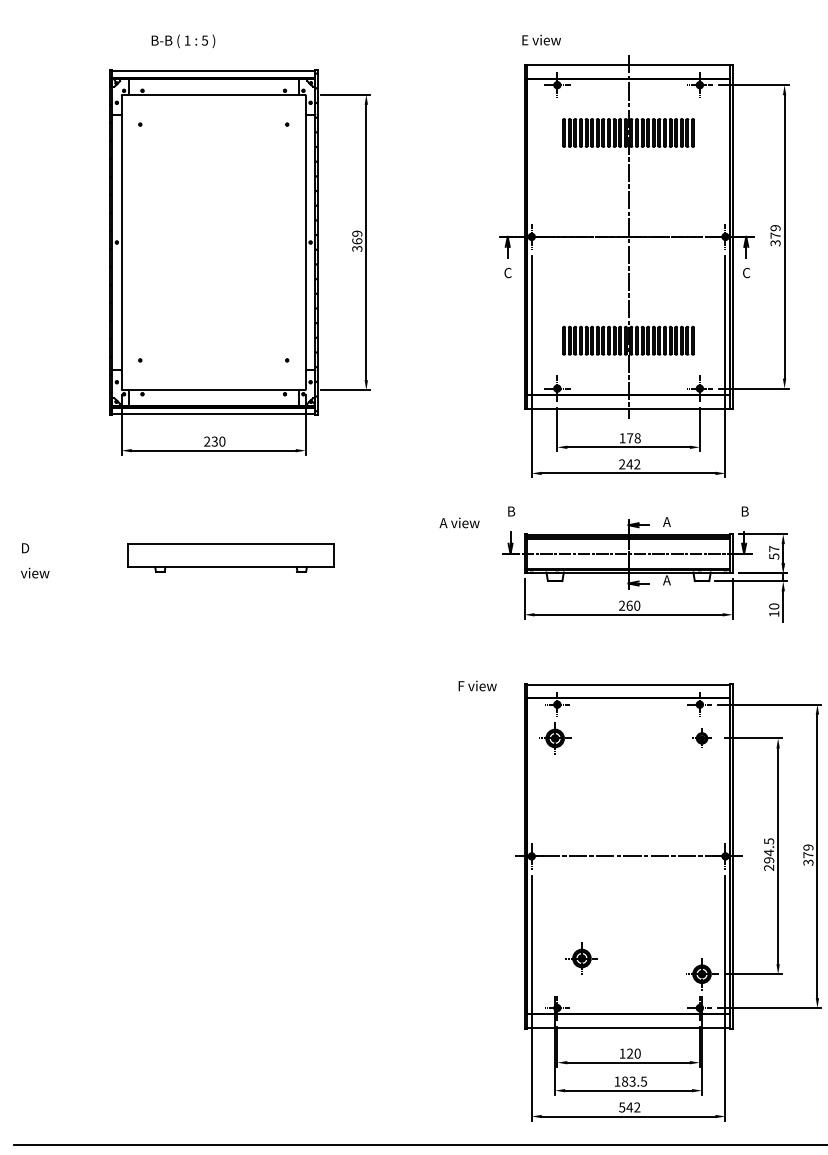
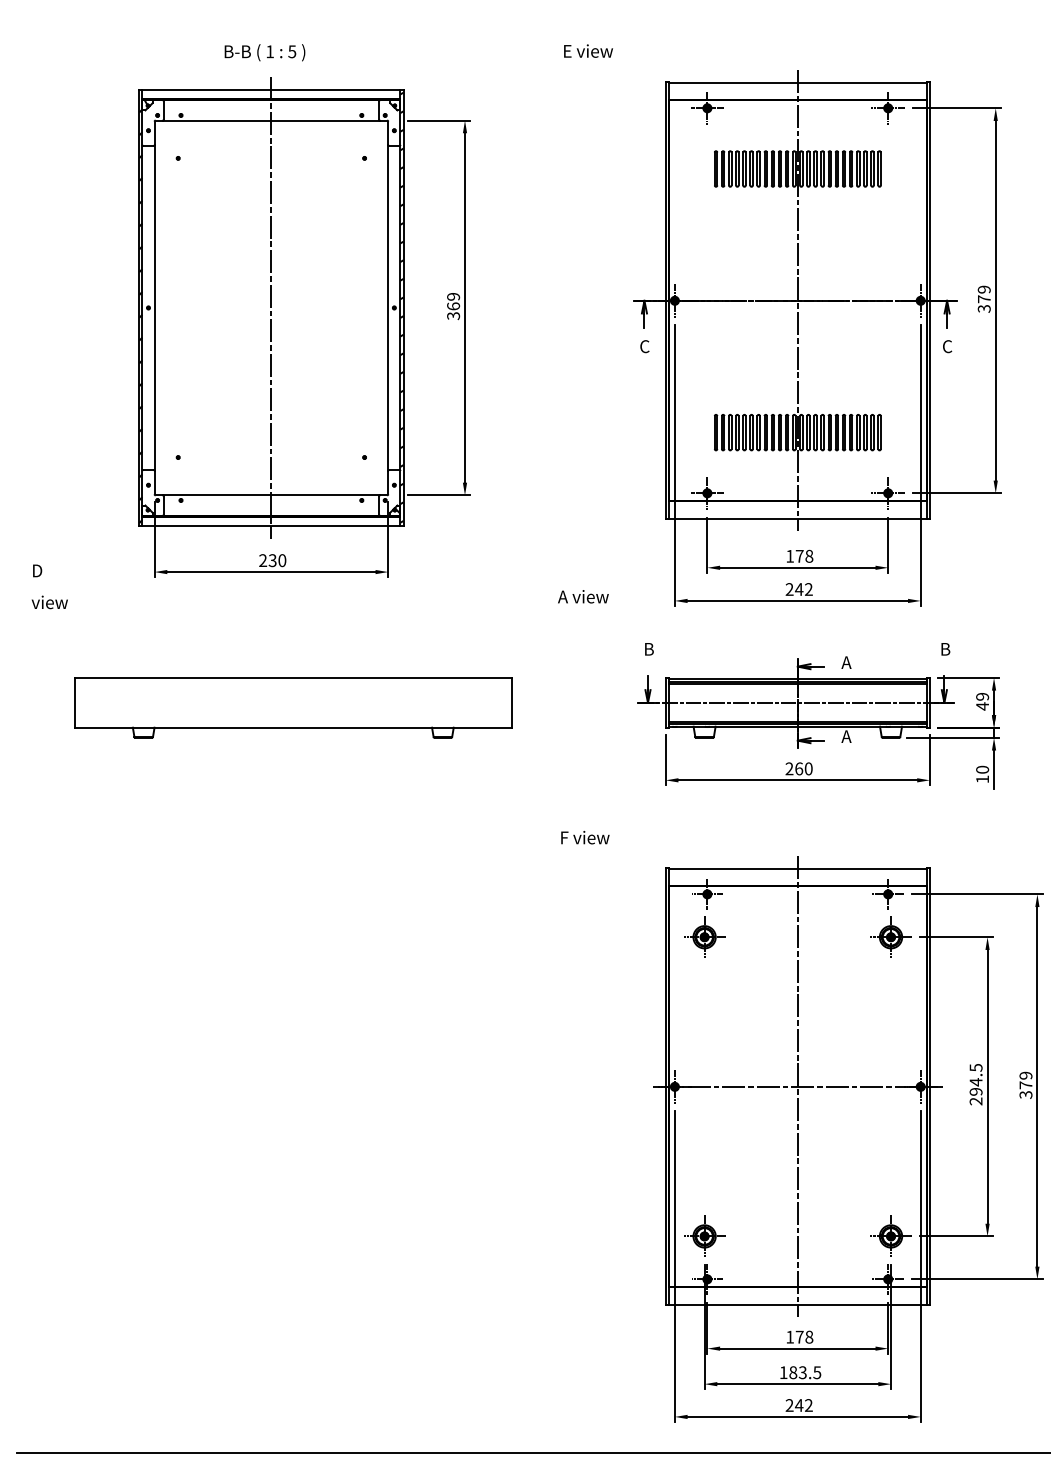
text: (541, 39) -> (588, 50), moved
text: (183, 41) -> (264, 52), moved
line: (213, 242) -> (271, 307), added
text: (459, 522) -> (583, 596), moved
text: (774, 552) -> (982, 701), 57 -> 49
part: (231, 557) -> (293, 707), size x1.67
text: (34, 560) -> (49, 586), moved
text: (477, 685) -> (585, 837), moved
part: (701, 737) -> (890, 936), size x1.67
line: (628, 856) -> (797, 1086), added
part: (581, 957) -> (704, 1235), moved
text: (633, 1053) -> (804, 1336), 120 -> 178
text: (622, 1107) -> (789, 1405), 542 -> 242

